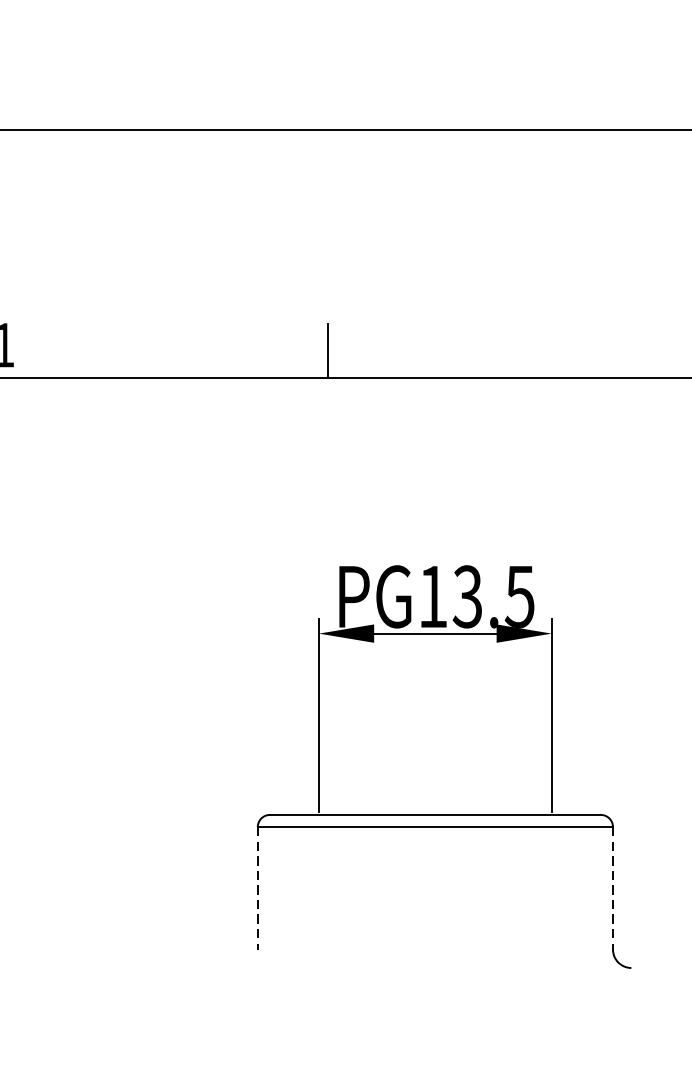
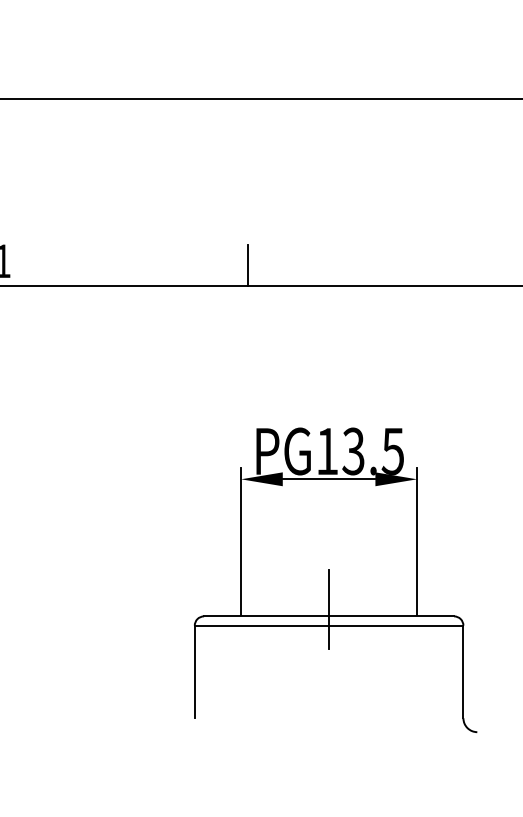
line: (435, 804) -> (329, 608), added
line: (257, 889) -> (194, 672), dashed -> solid
line: (613, 889) -> (463, 672), dashed -> solid

